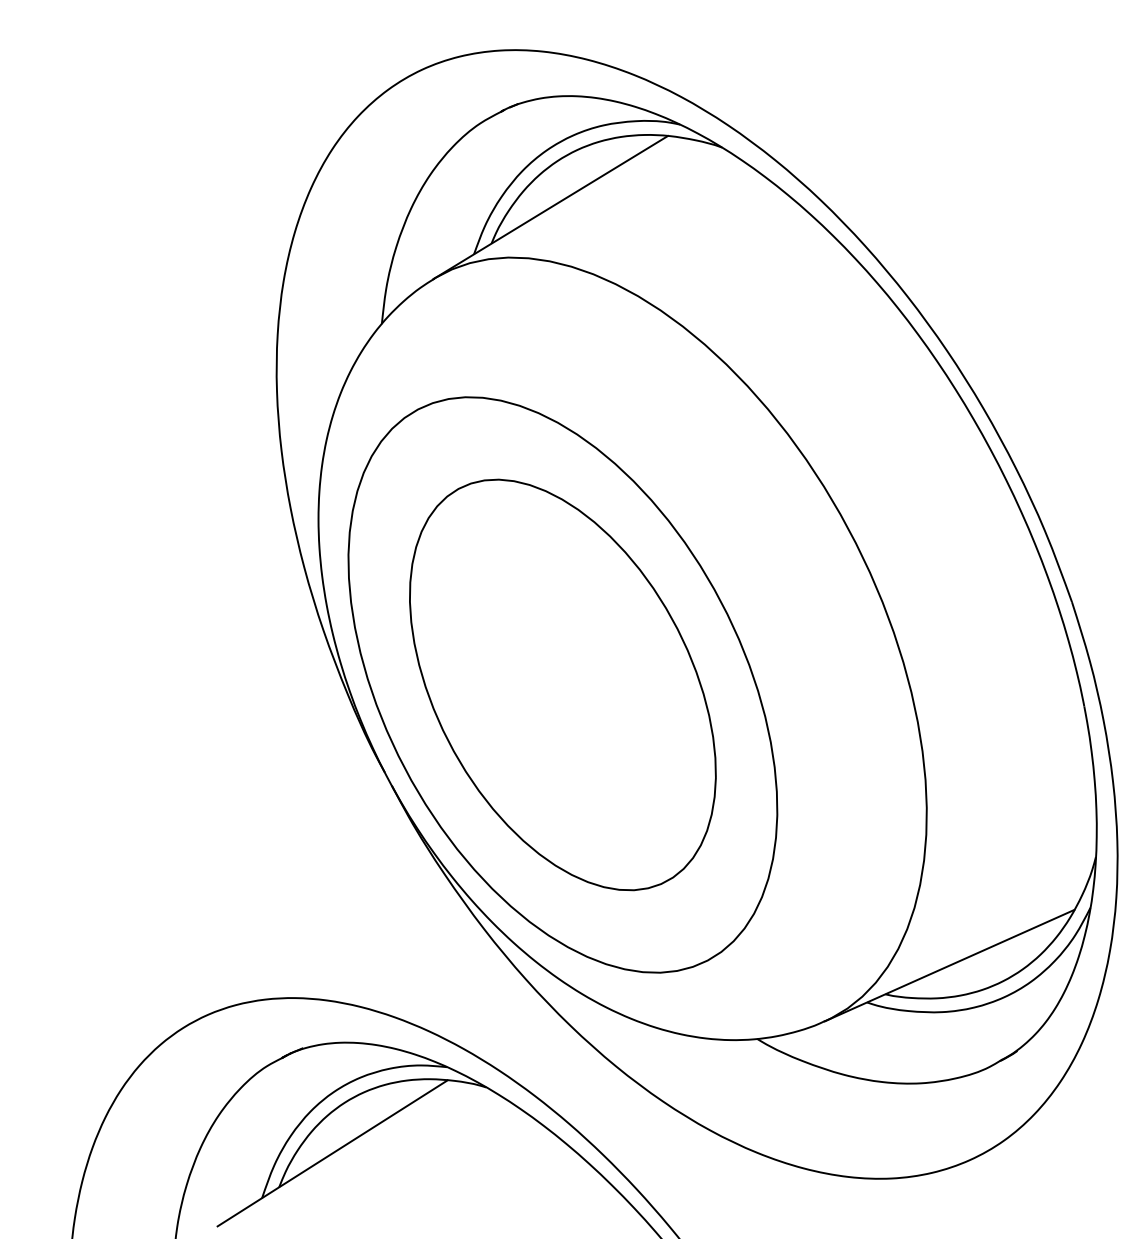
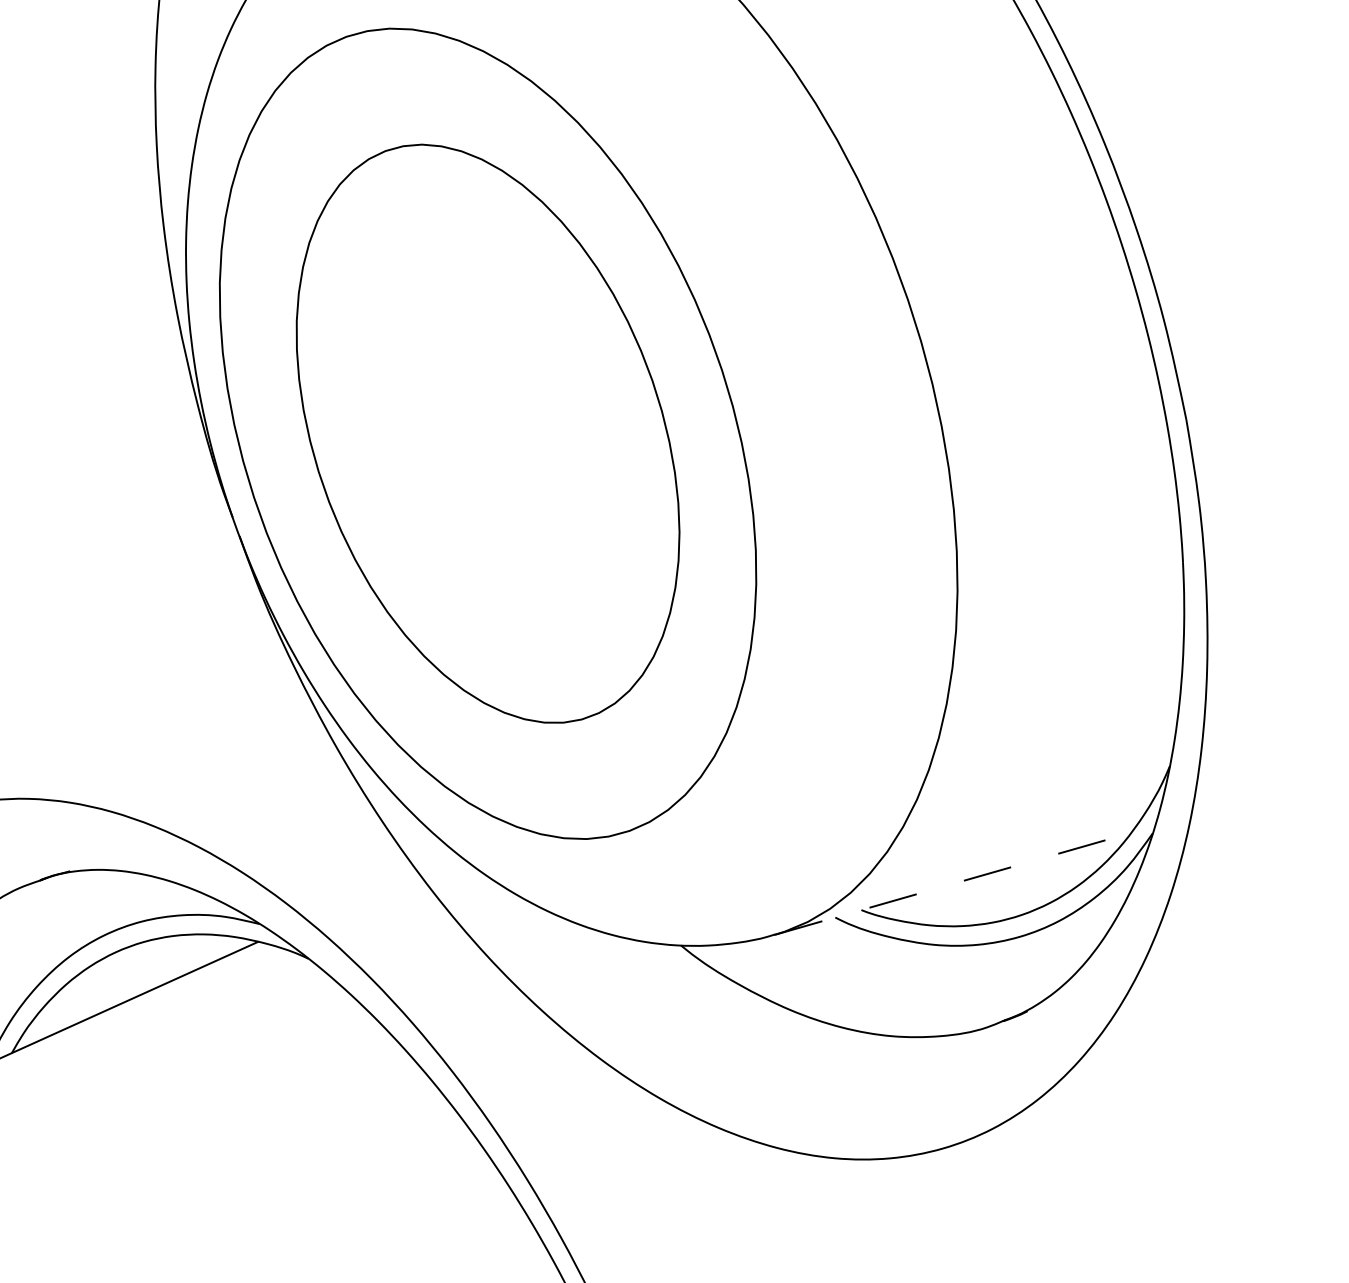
line: (949, 965) -> (952, 883), solid -> dashed

